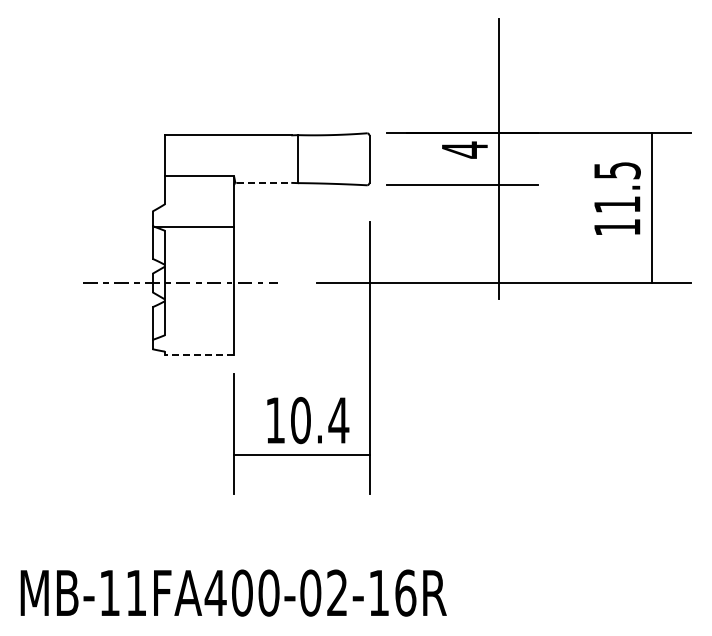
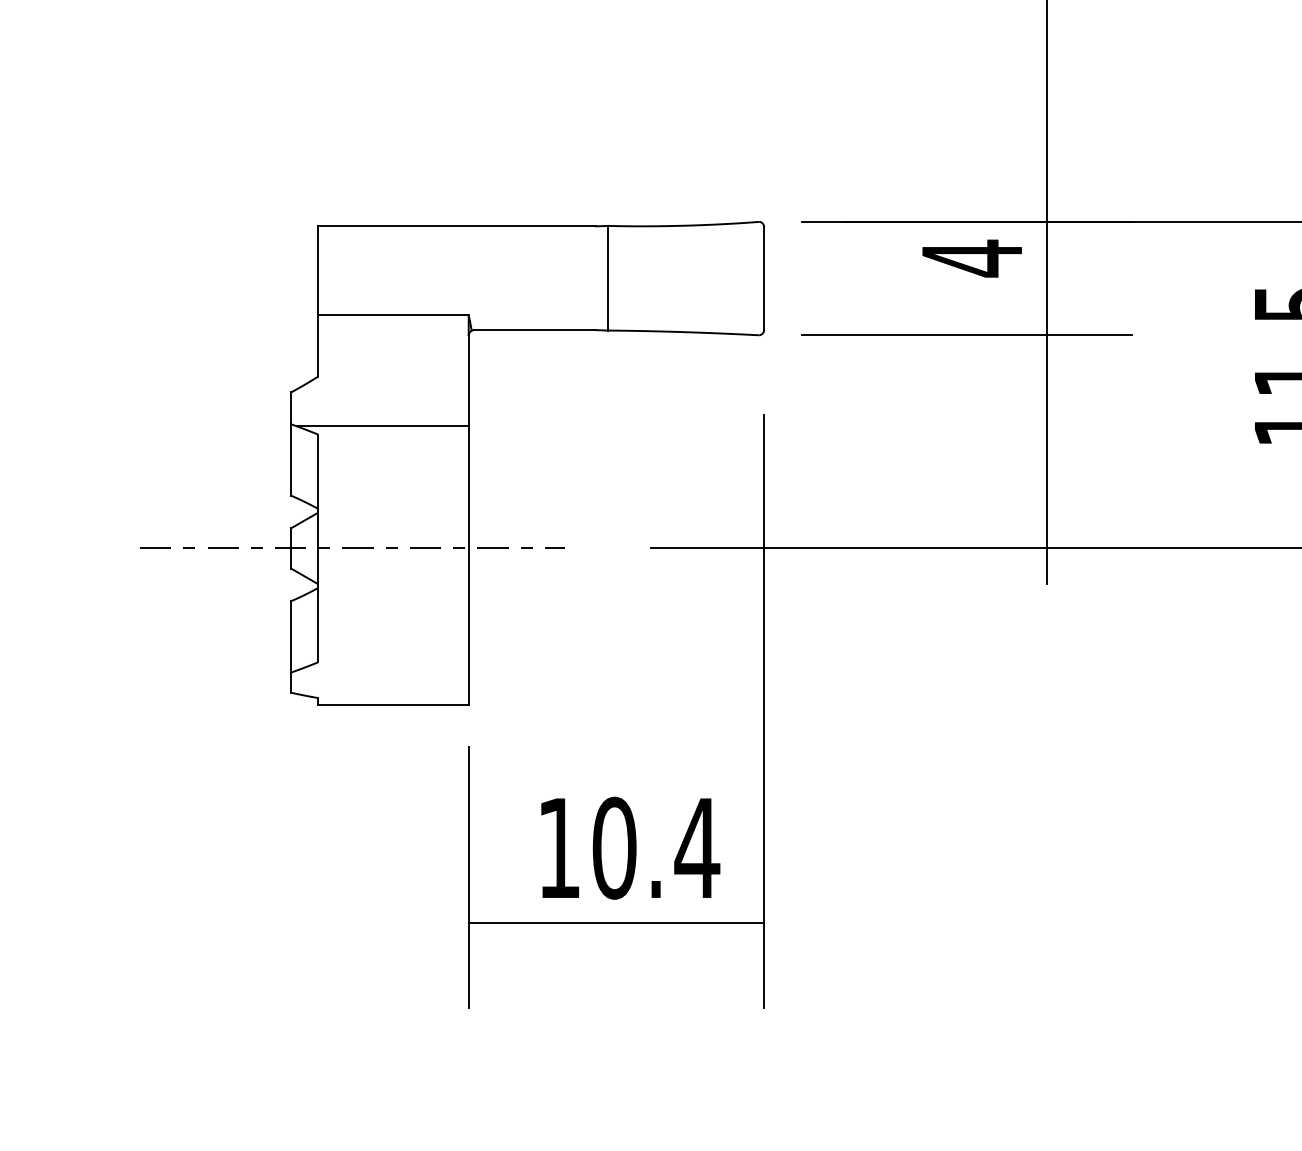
line: (264, 182) -> (535, 329), dashed -> solid
line: (199, 354) -> (393, 704), dashed -> solid

